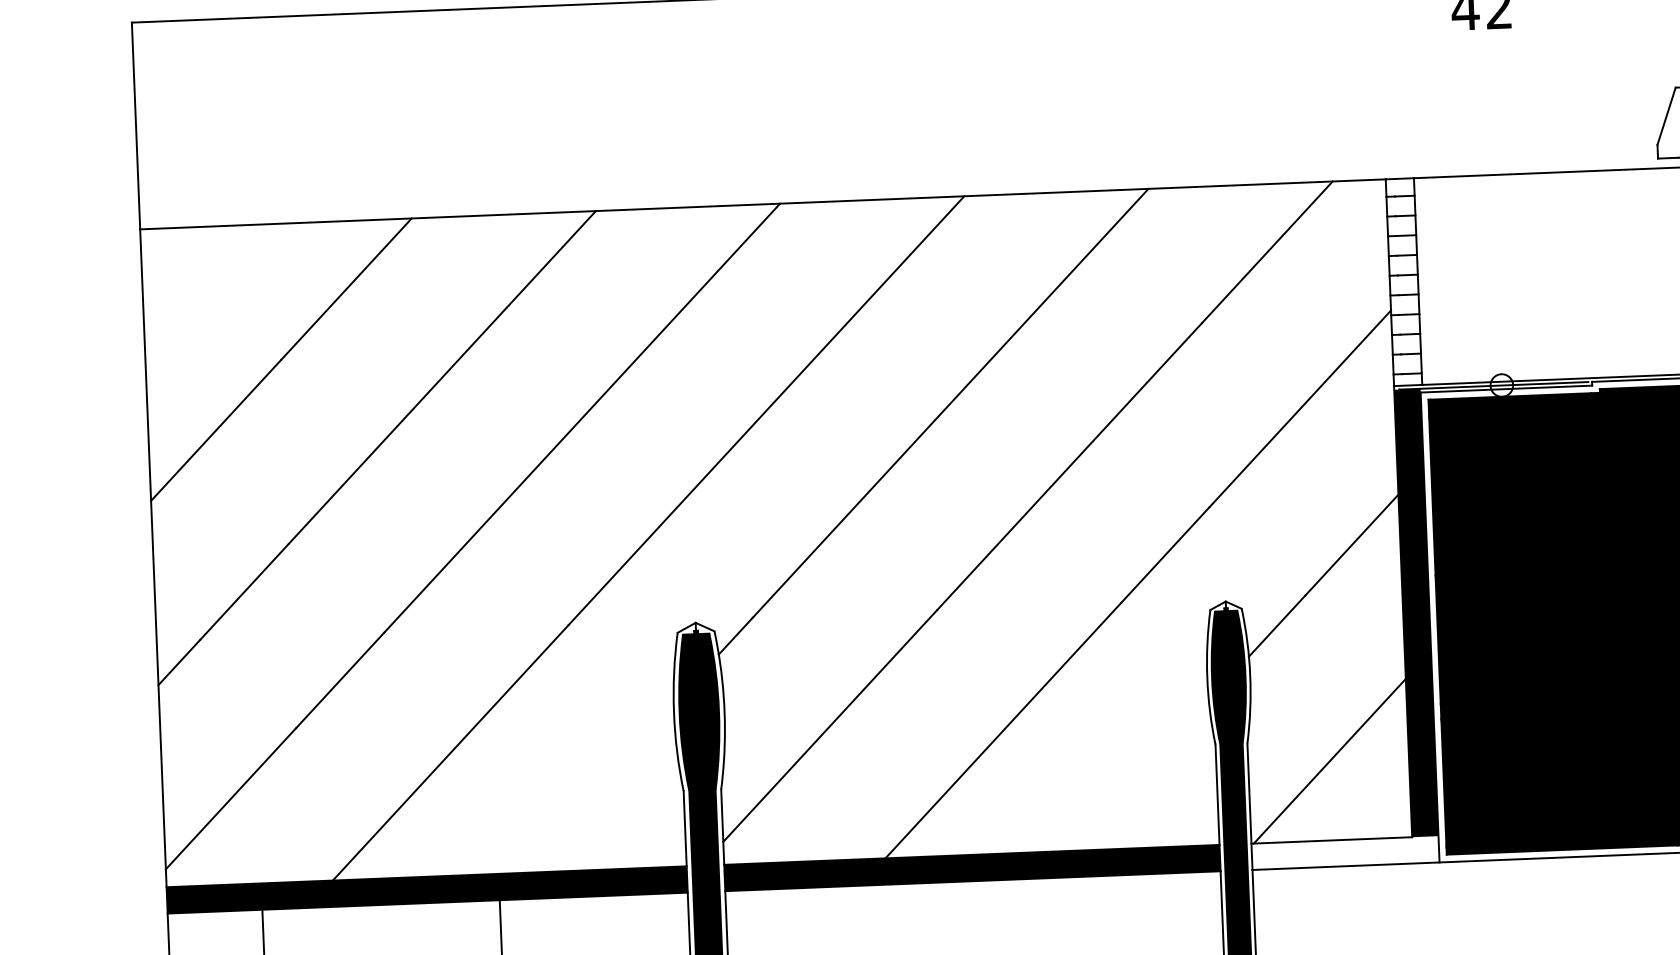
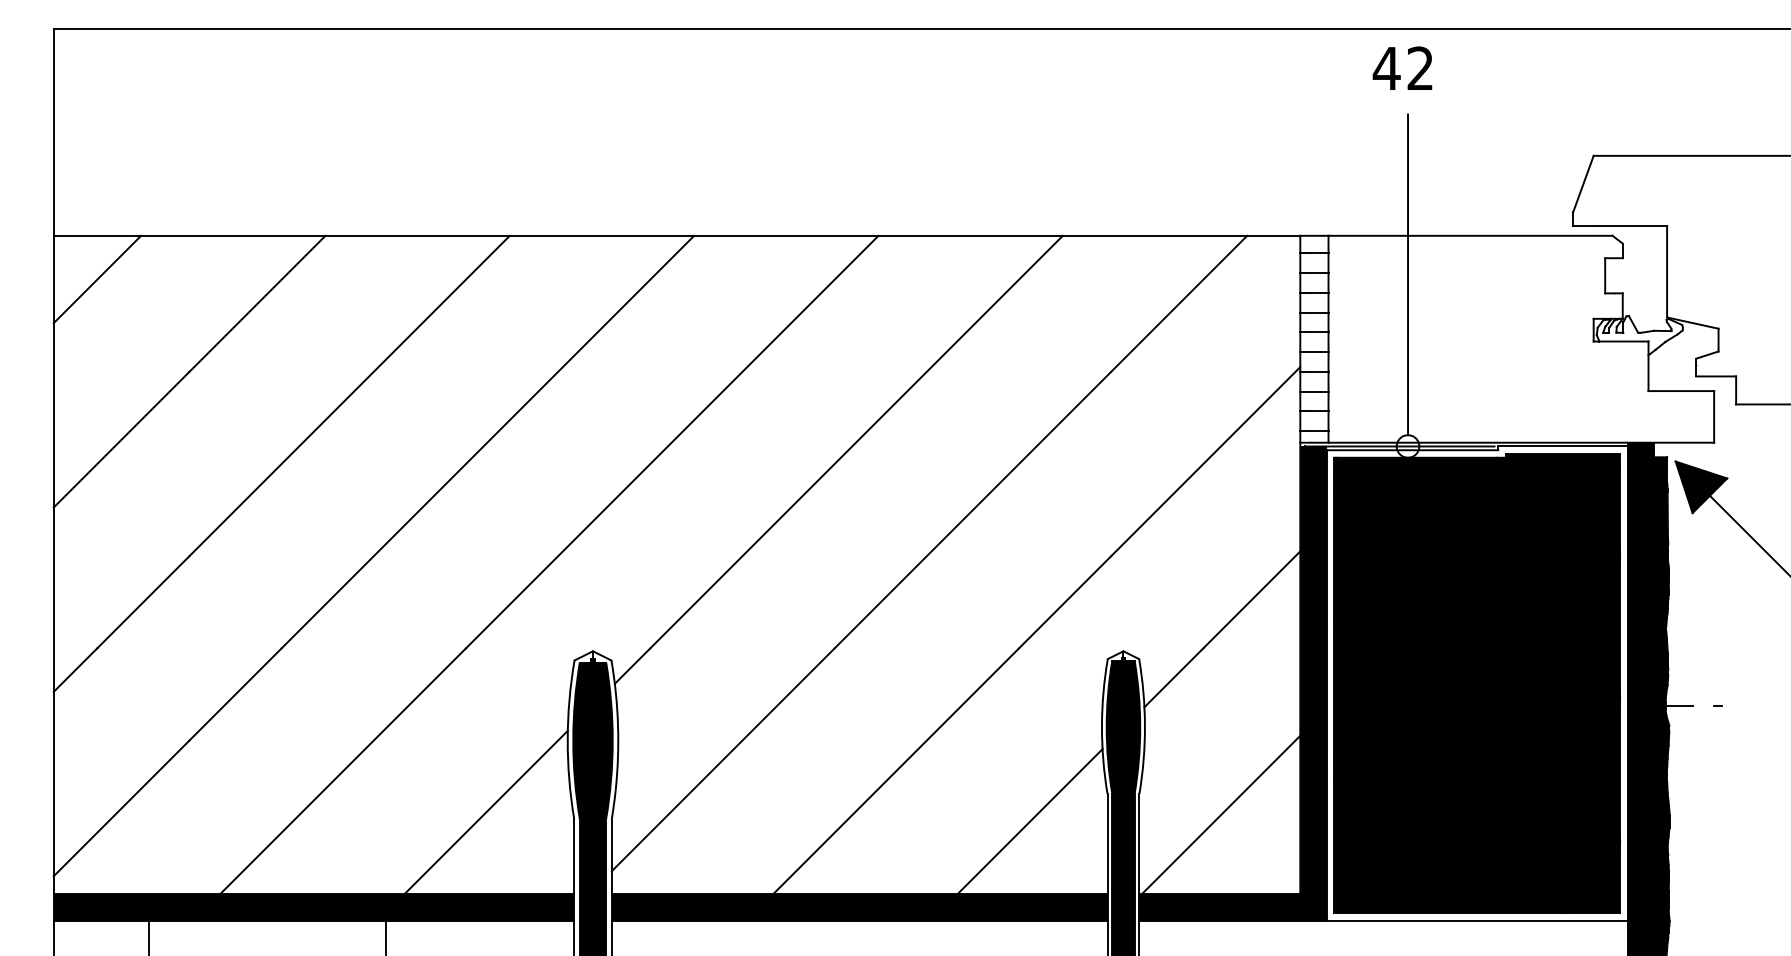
line: (1495, 213) -> (1408, 274), added
line: (185, 271) -> (97, 279), added
line: (1138, 775) -> (1029, 821), added
line: (594, 788) -> (485, 812), added
fill: (1344, 853) -> (1232, 907), added

